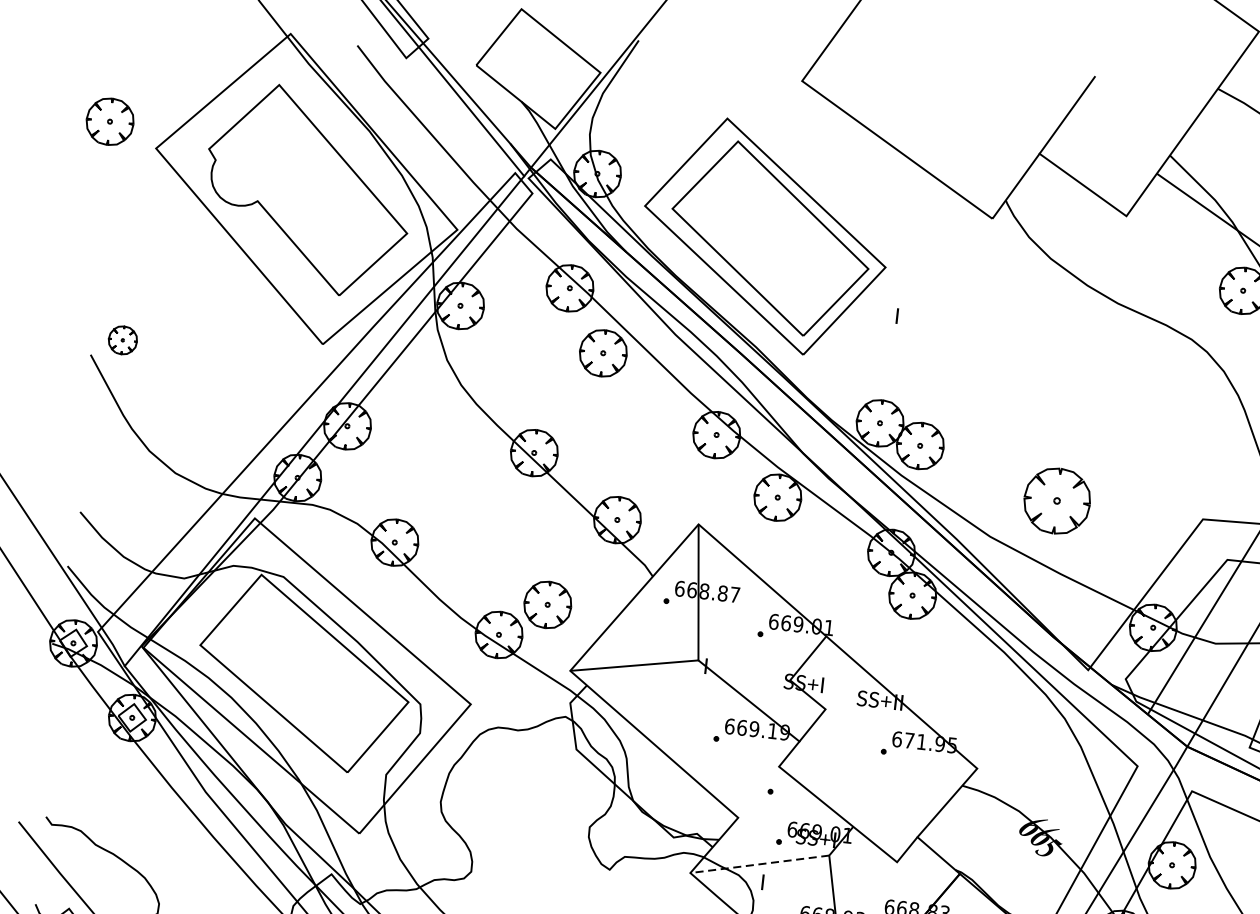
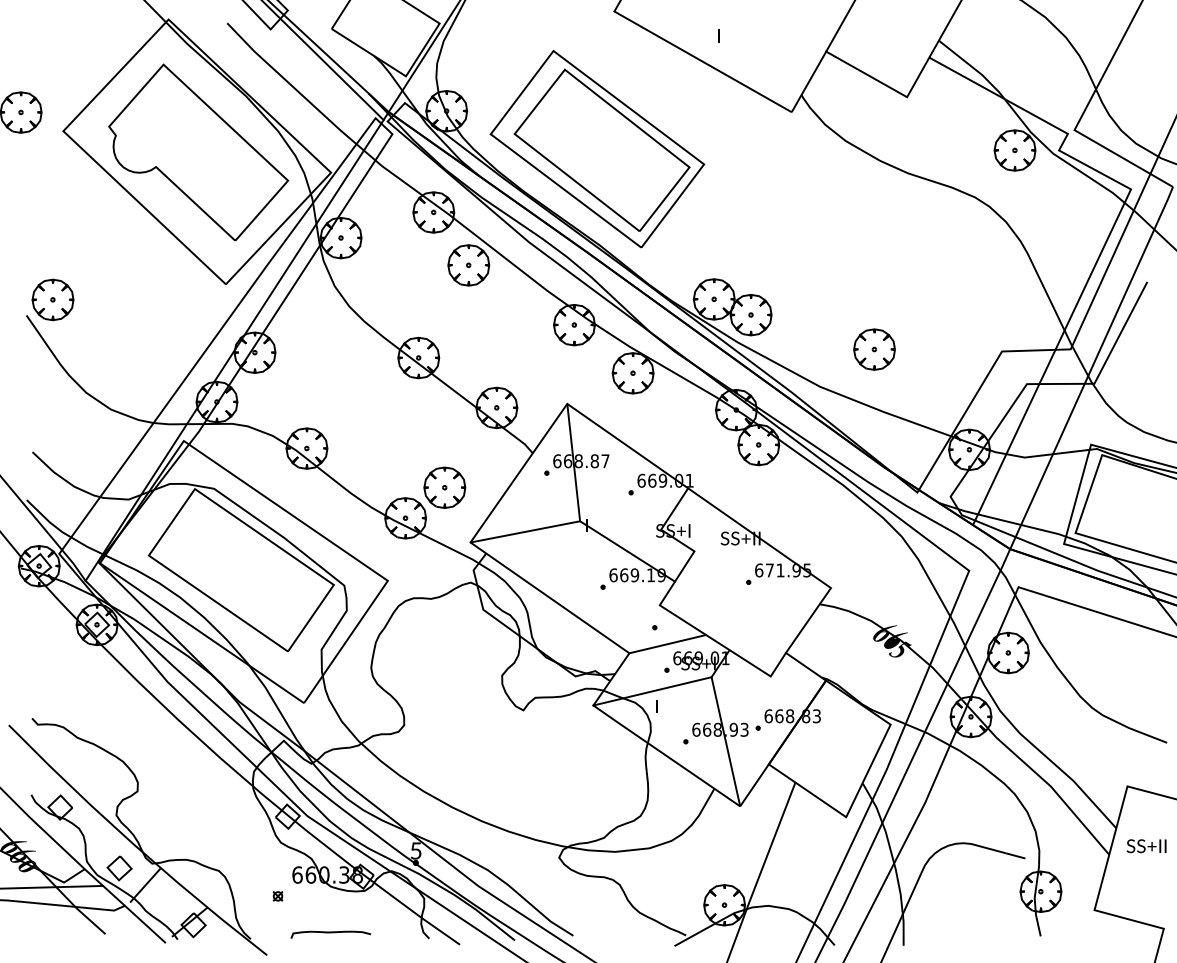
text: (896, 315) -> (718, 35), moved
part: (122, 339) -> (52, 299), size x1.67
part: (1057, 500) -> (874, 349), size x0.71
line: (782, 812) -> (667, 644), added
line: (759, 864) -> (652, 691), dashed -> solid

